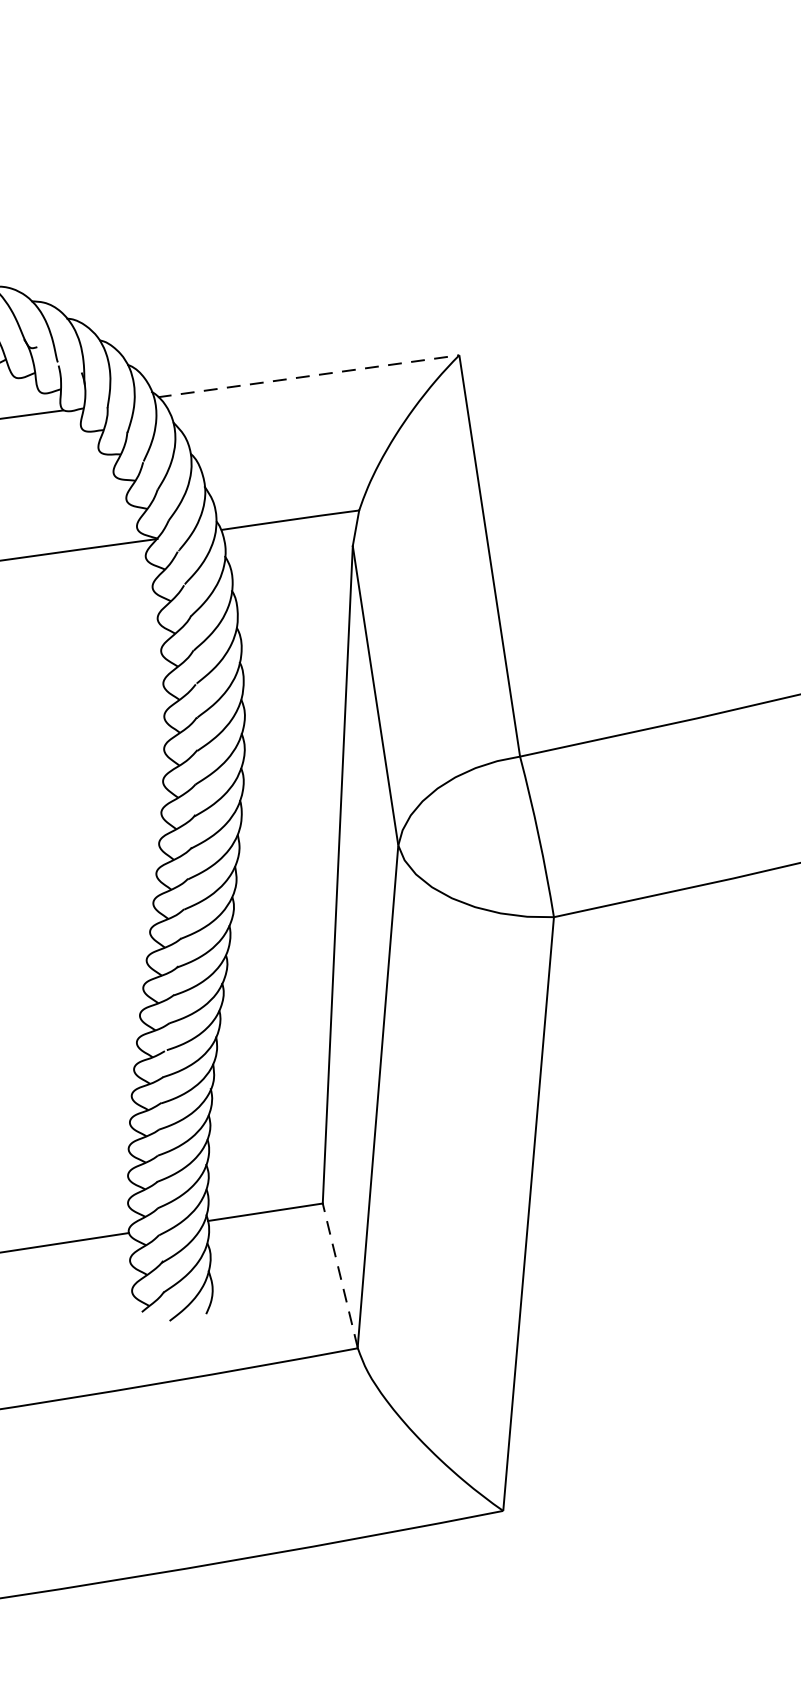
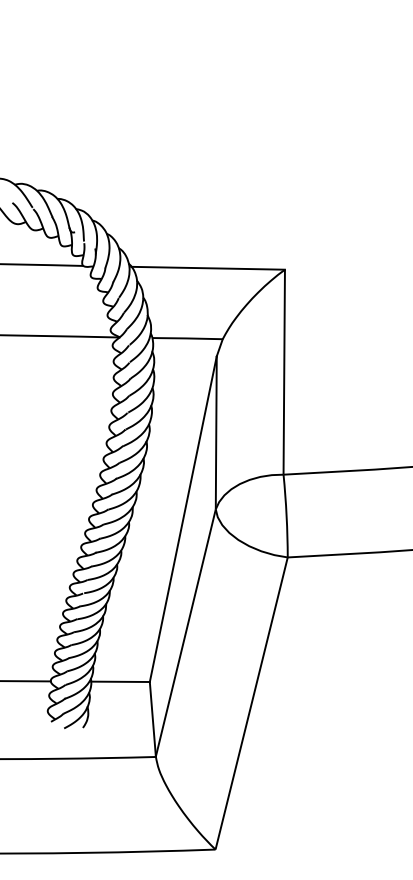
line: (309, 376) -> (208, 268), dashed -> solid
line: (339, 1274) -> (152, 718), dashed -> solid

